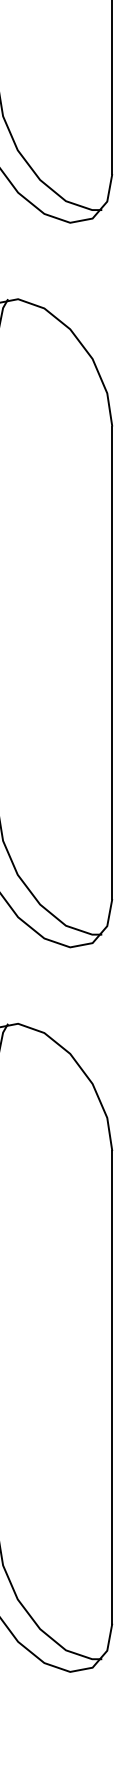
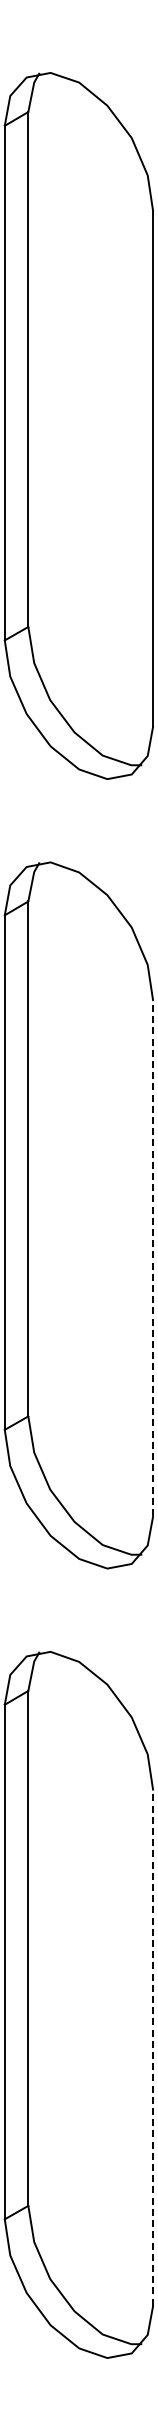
line: (112, 662) -> (153, 1258), solid -> dashed
line: (112, 1386) -> (153, 2047), solid -> dashed

